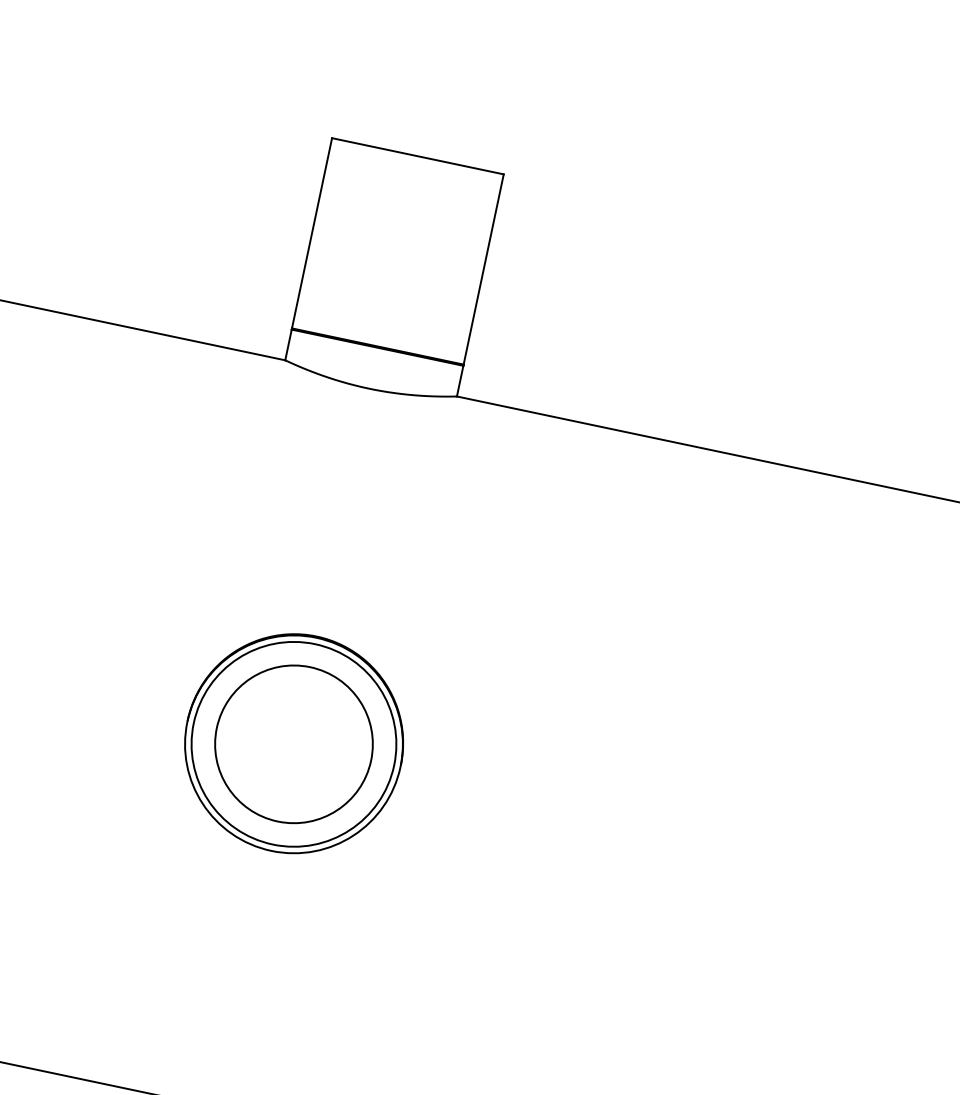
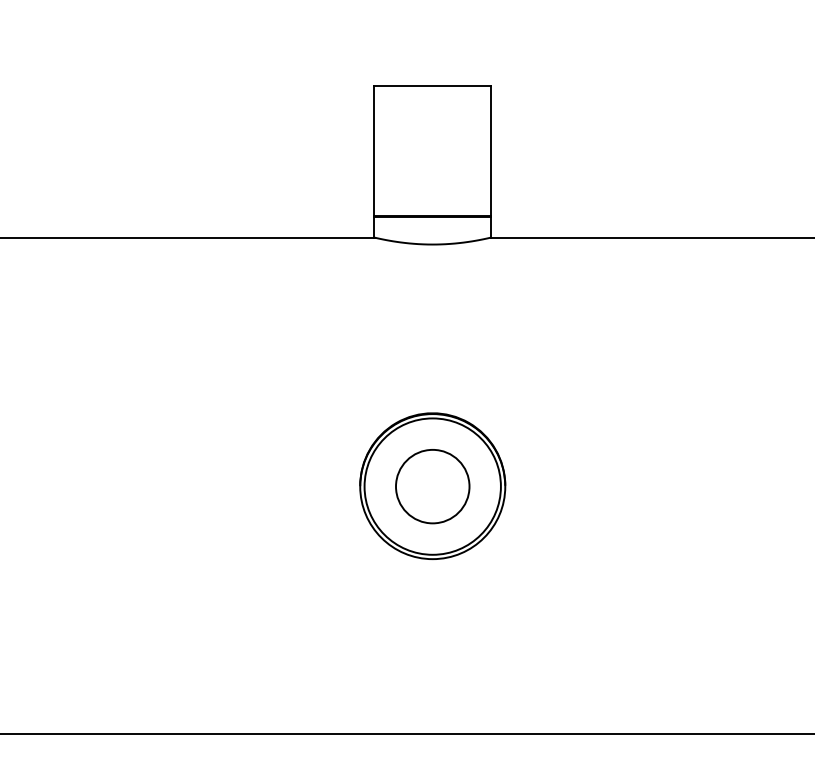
circle: (293, 744) -> (432, 486), size x0.7

